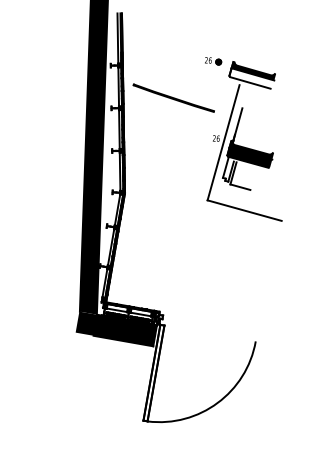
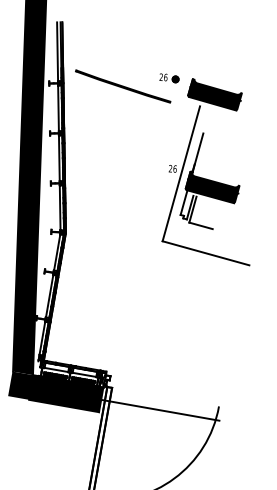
fill: (251, 78) -> (214, 98), added
line: (173, 97) -> (122, 85), moved
line: (205, 344) -> (160, 410), added

